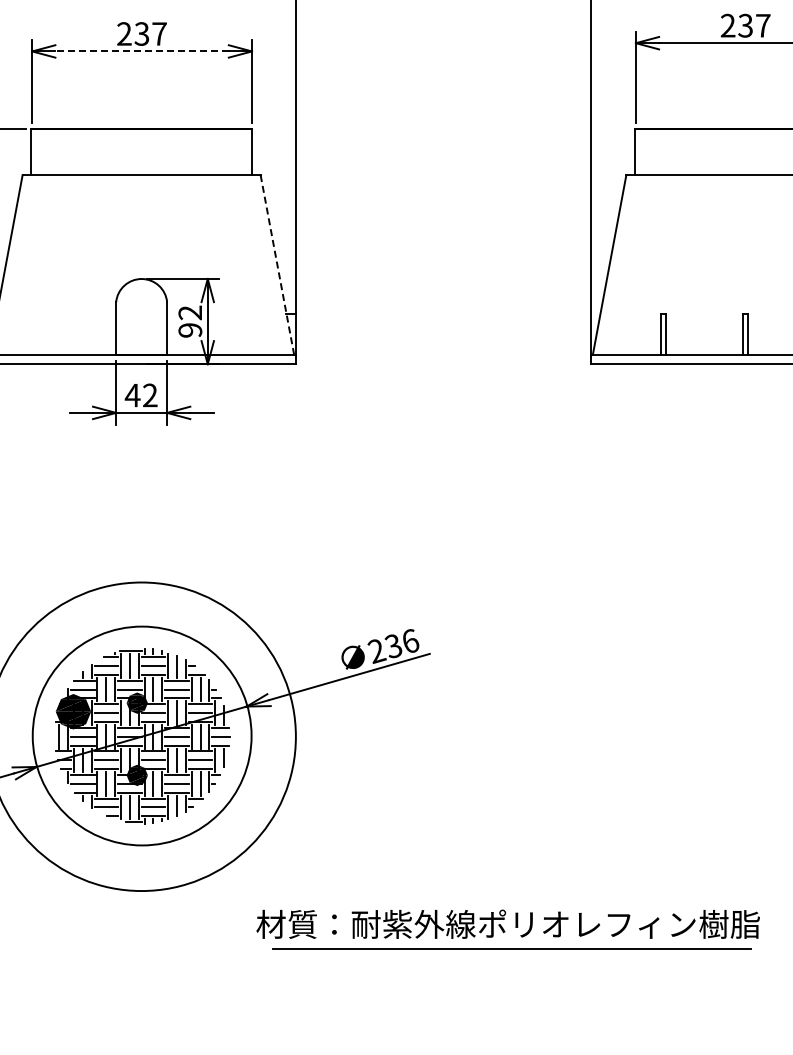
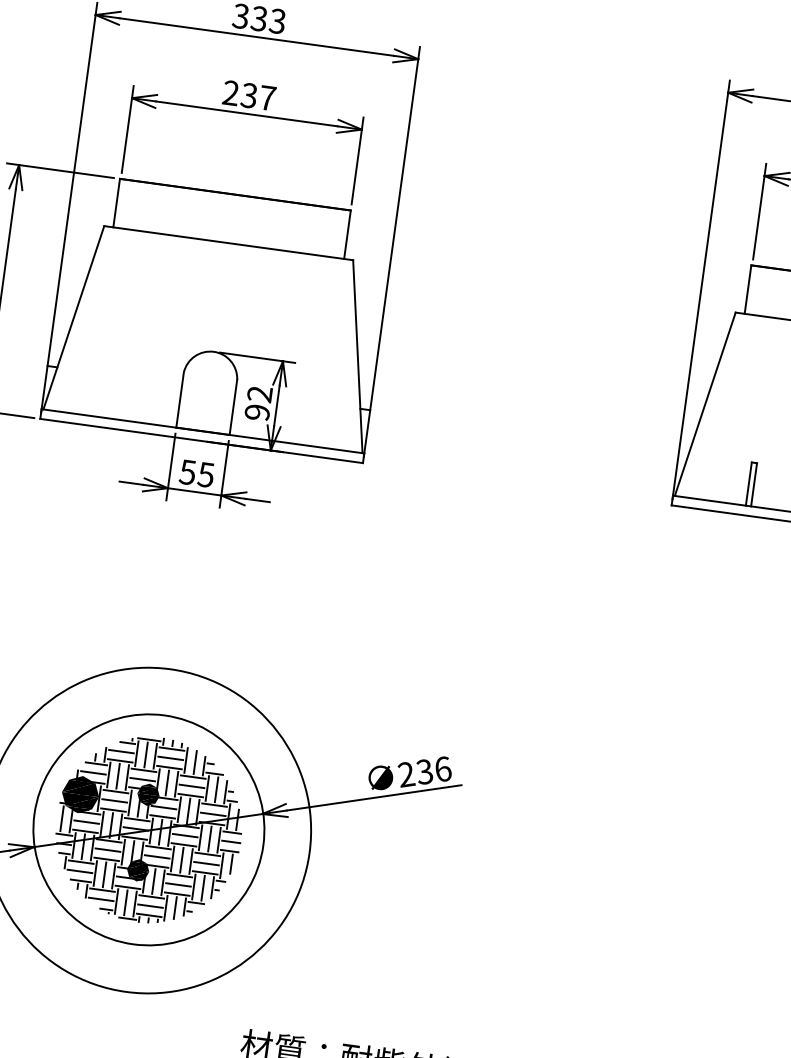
line: (142, 51) -> (247, 114), dashed -> solid
line: (277, 265) -> (357, 357), dashed -> solid
text: (140, 395) -> (195, 473), 42 -> 55

